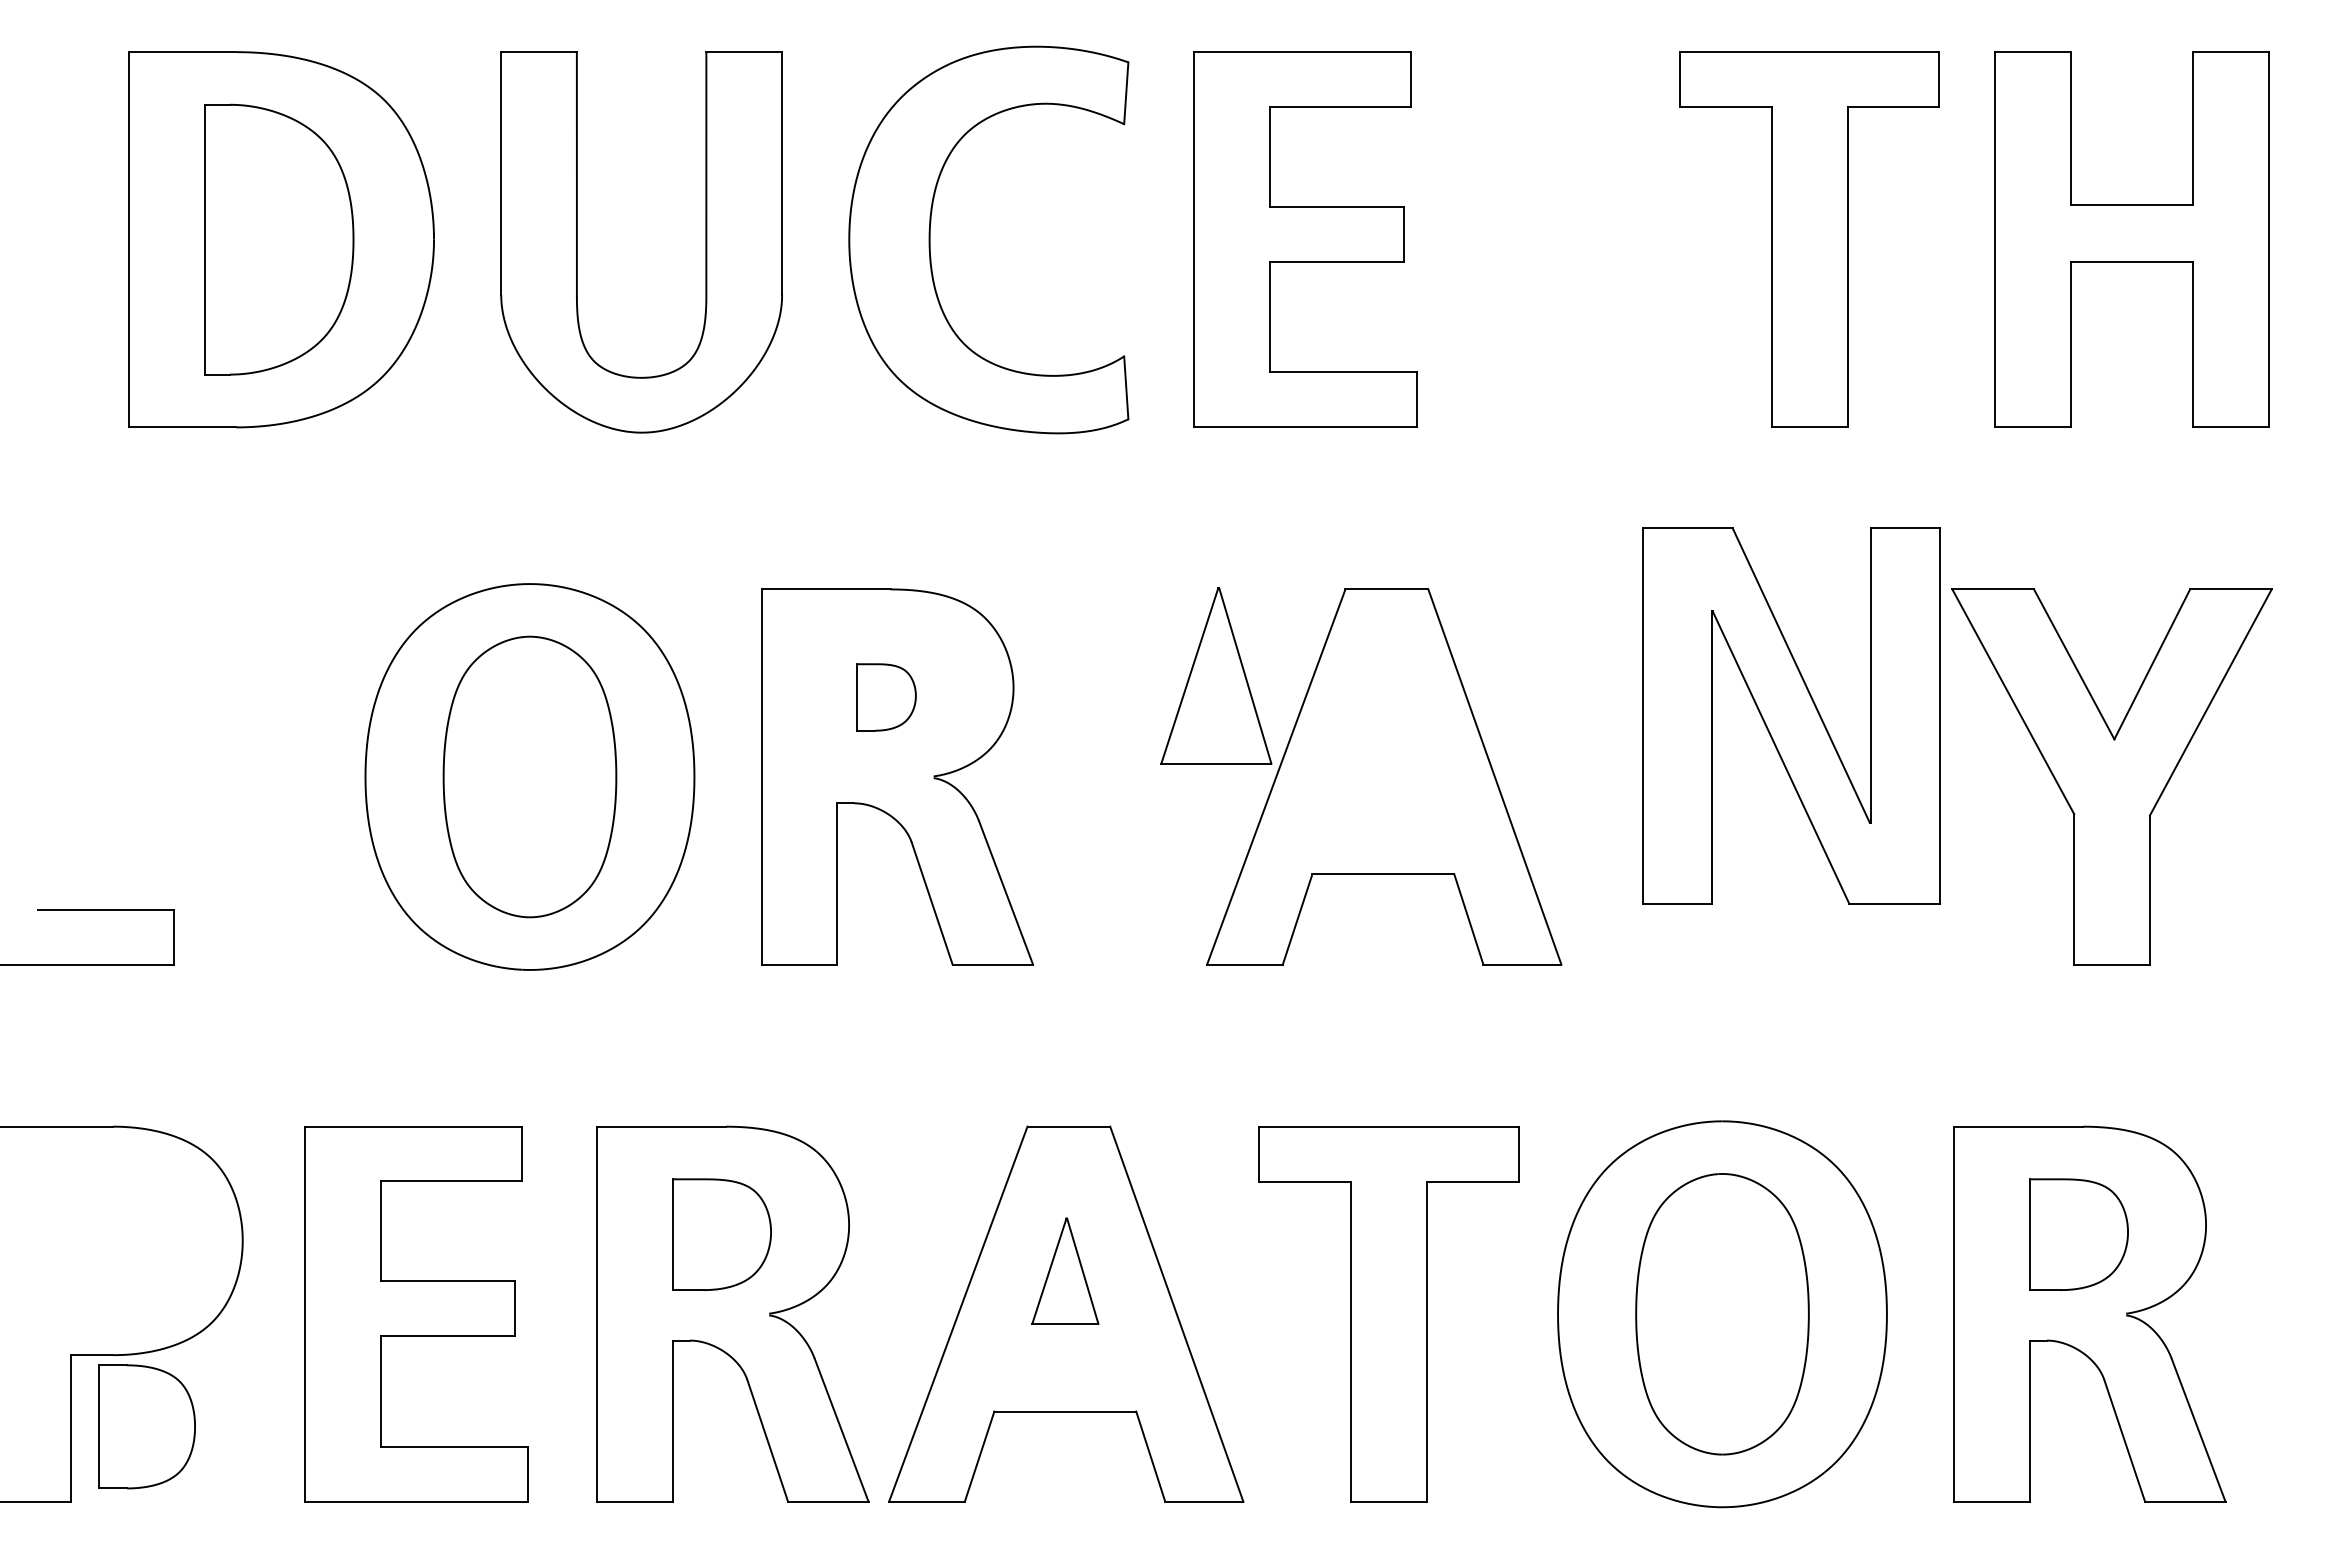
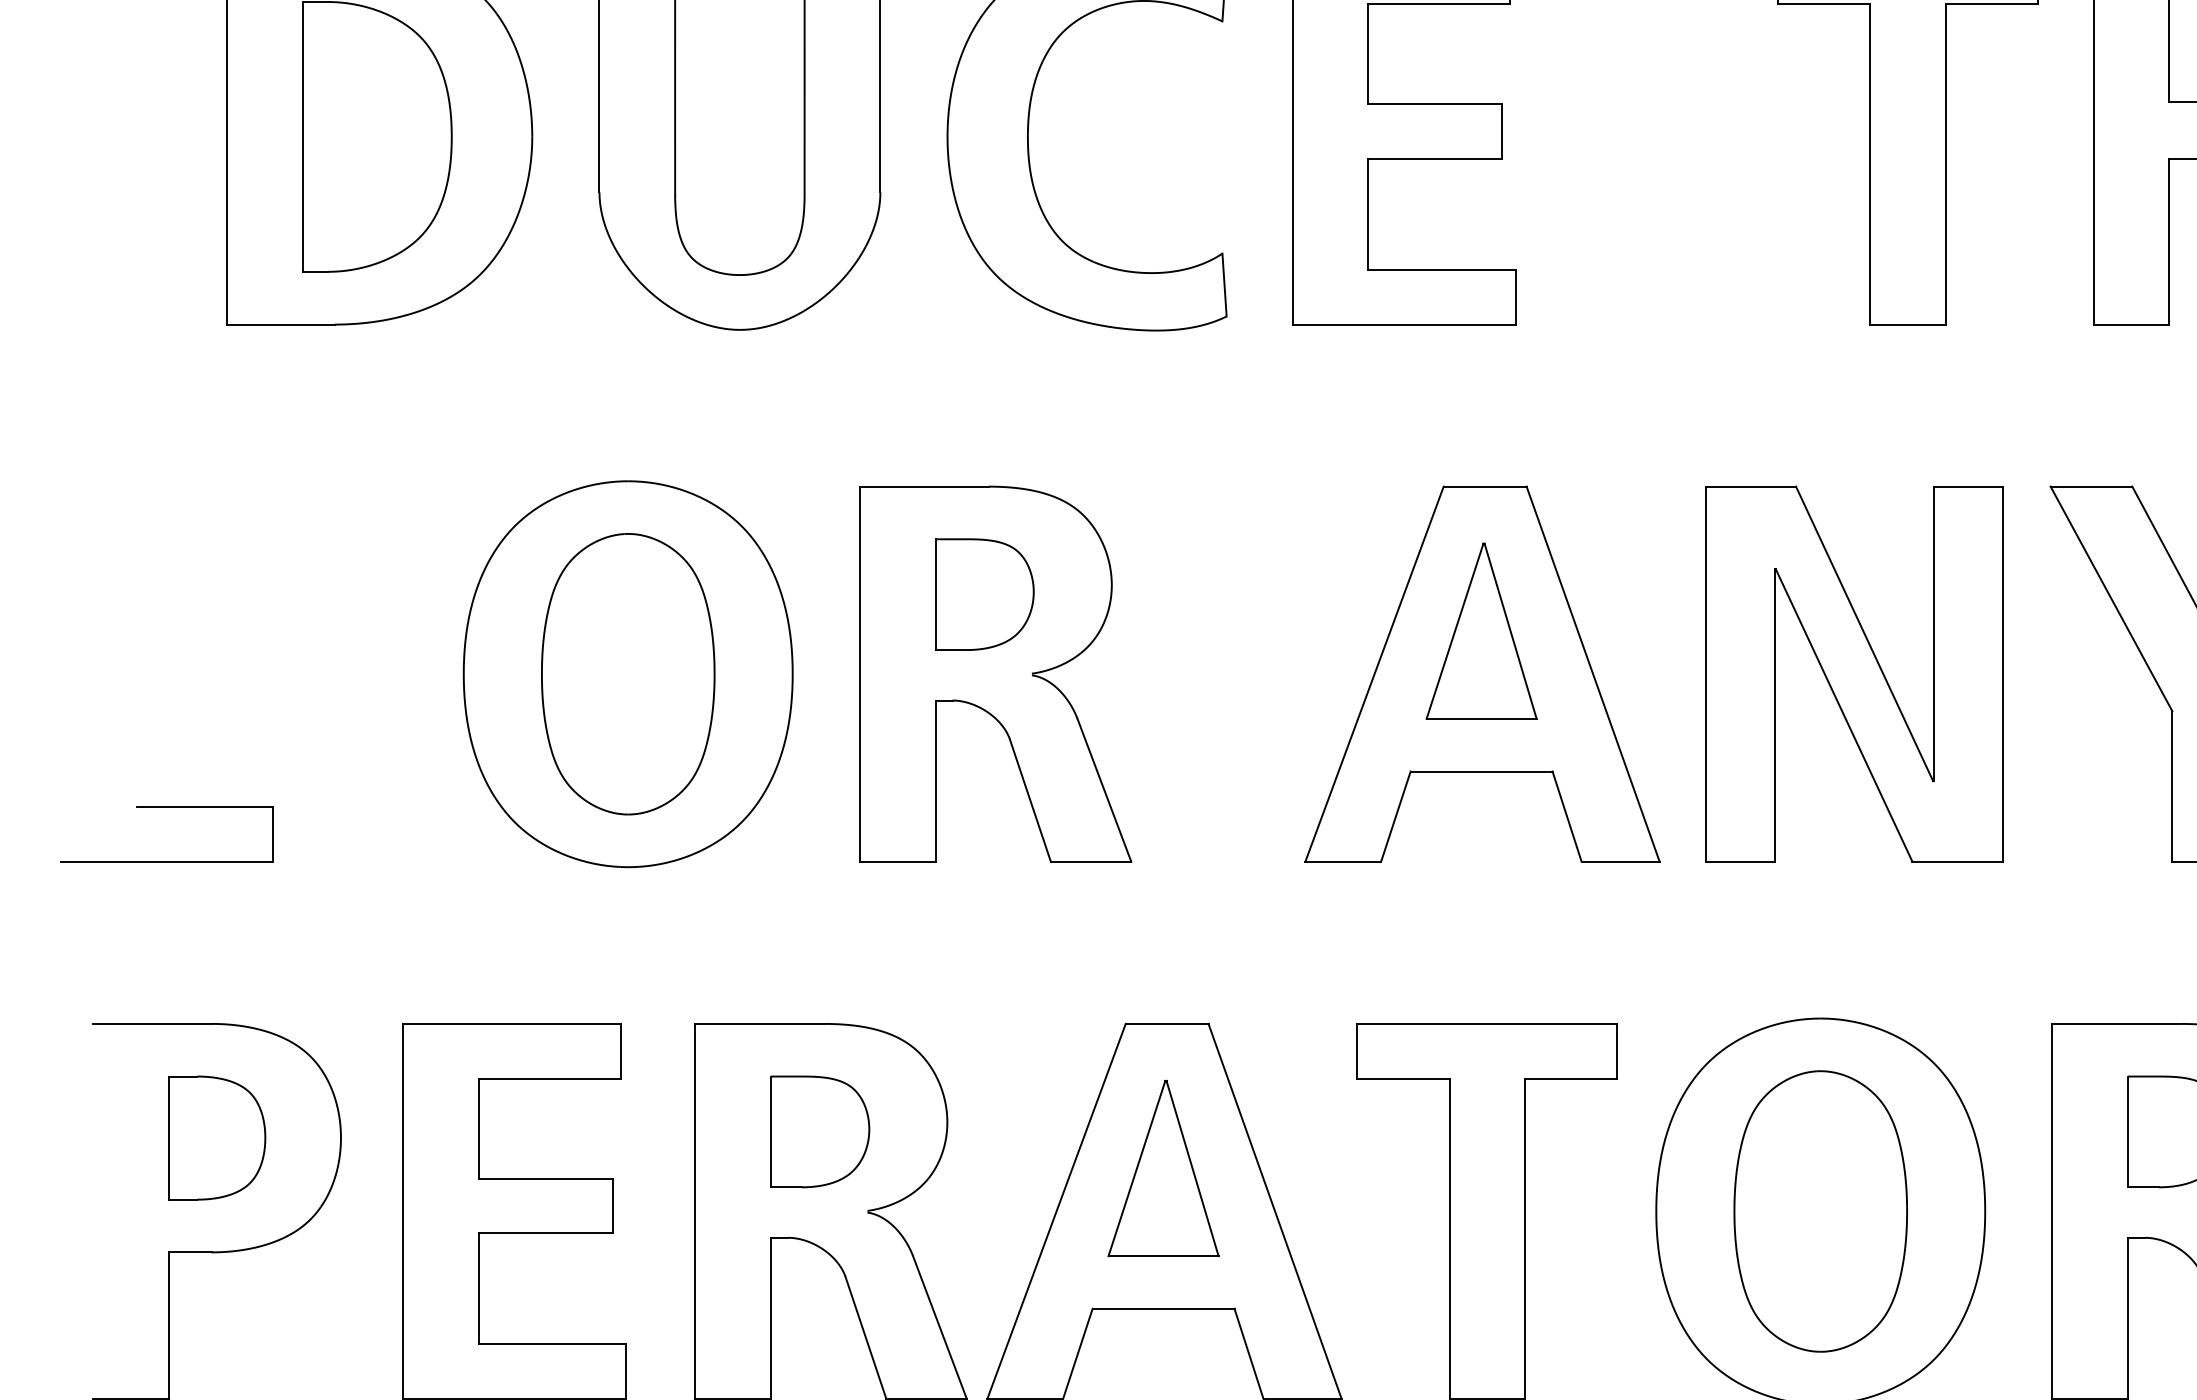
part: (1216, 675) -> (1481, 630), moved
part: (886, 697) -> (984, 594), size x1.67
part: (1791, 715) -> (1854, 673), moved
part: (1065, 1270) -> (1163, 1167), size x1.67
part: (146, 1426) -> (216, 1137), moved

